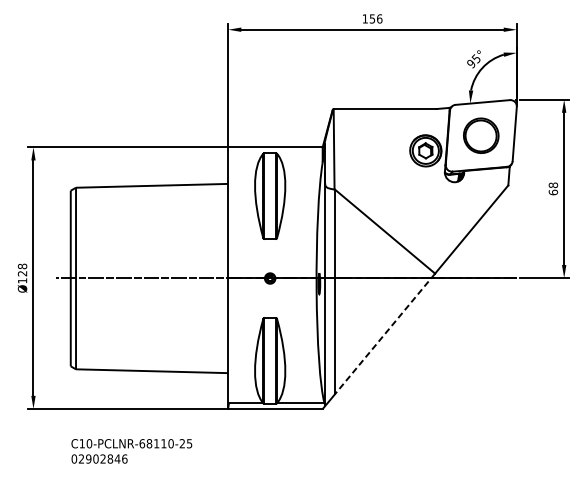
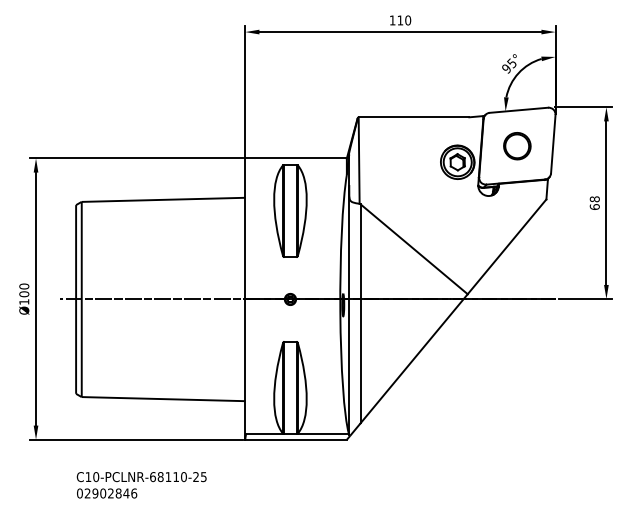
text: (376, 18) -> (404, 20), 156 -> 110
part: (481, 136) -> (517, 146), size x0.71
text: (22, 270) -> (24, 290), Ø128 -> Ø100
line: (385, 333) -> (414, 358), dashed -> solid

